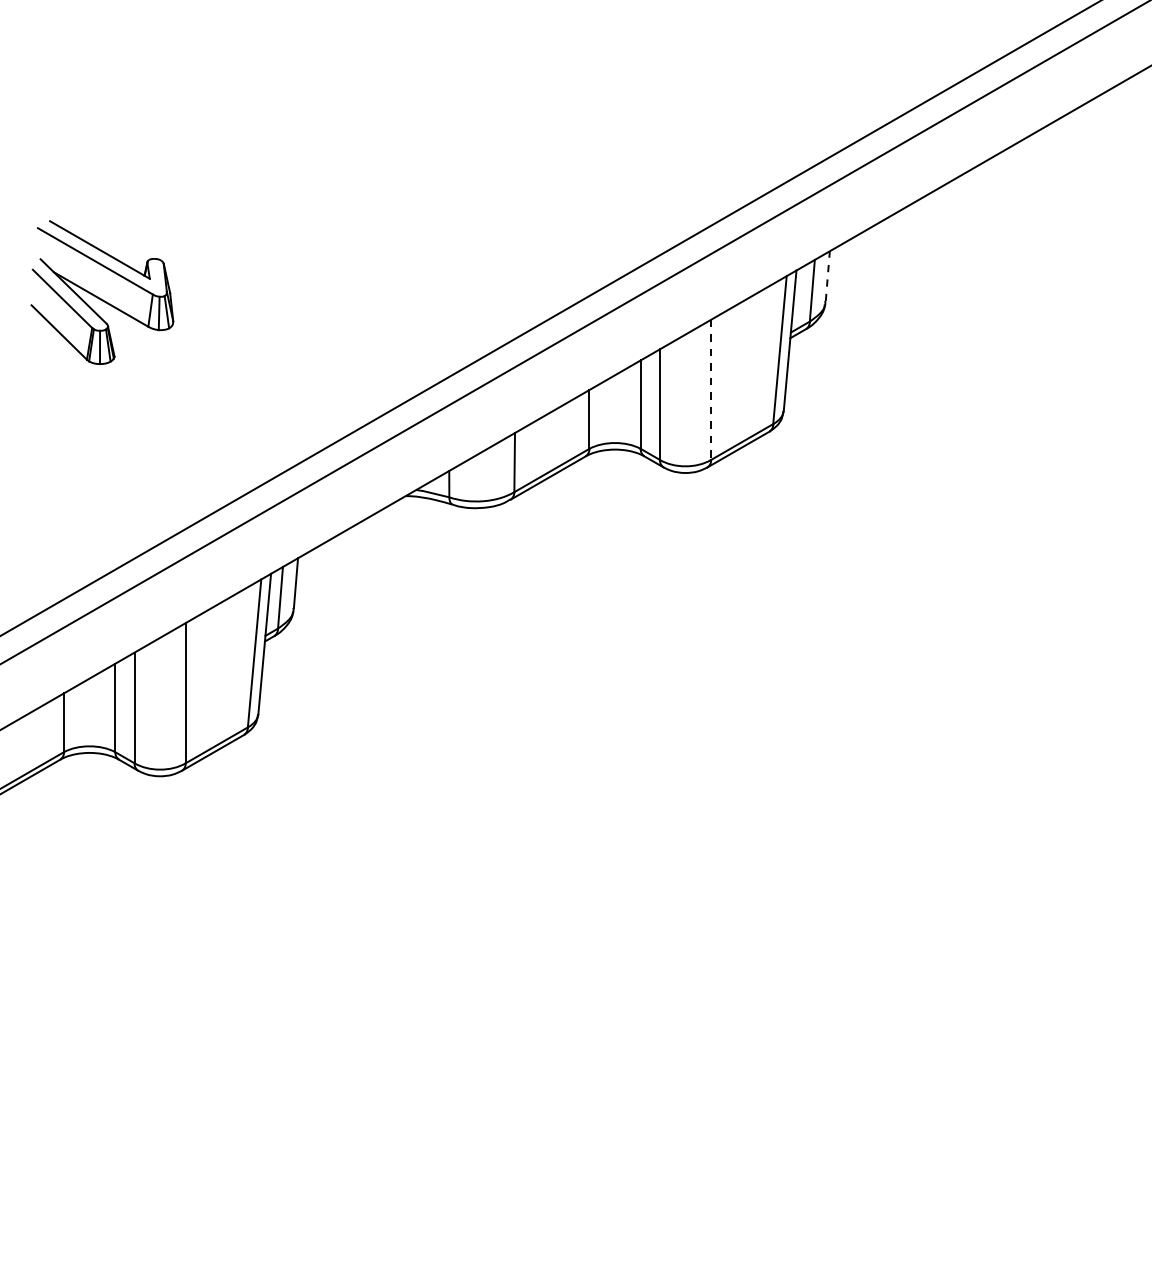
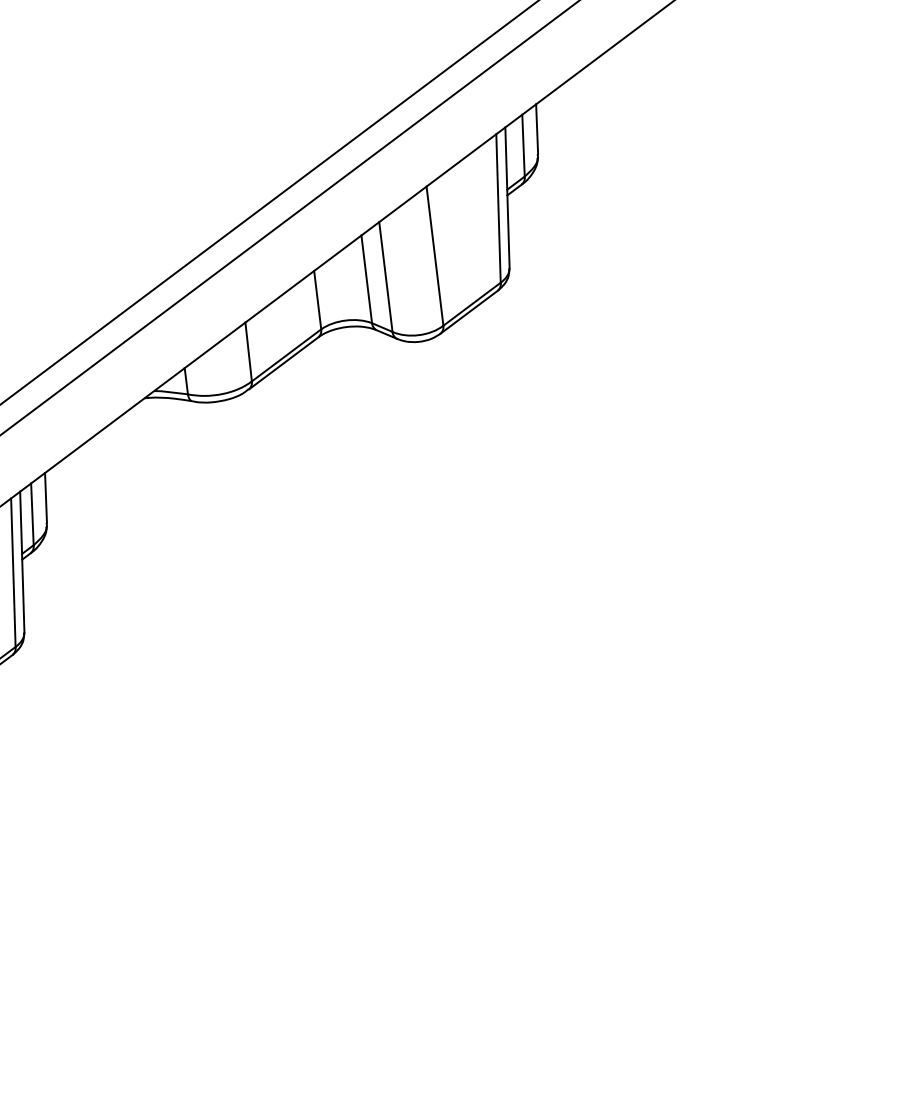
line: (827, 275) -> (536, 128), dashed -> solid
line: (711, 390) -> (435, 256), dashed -> solid

